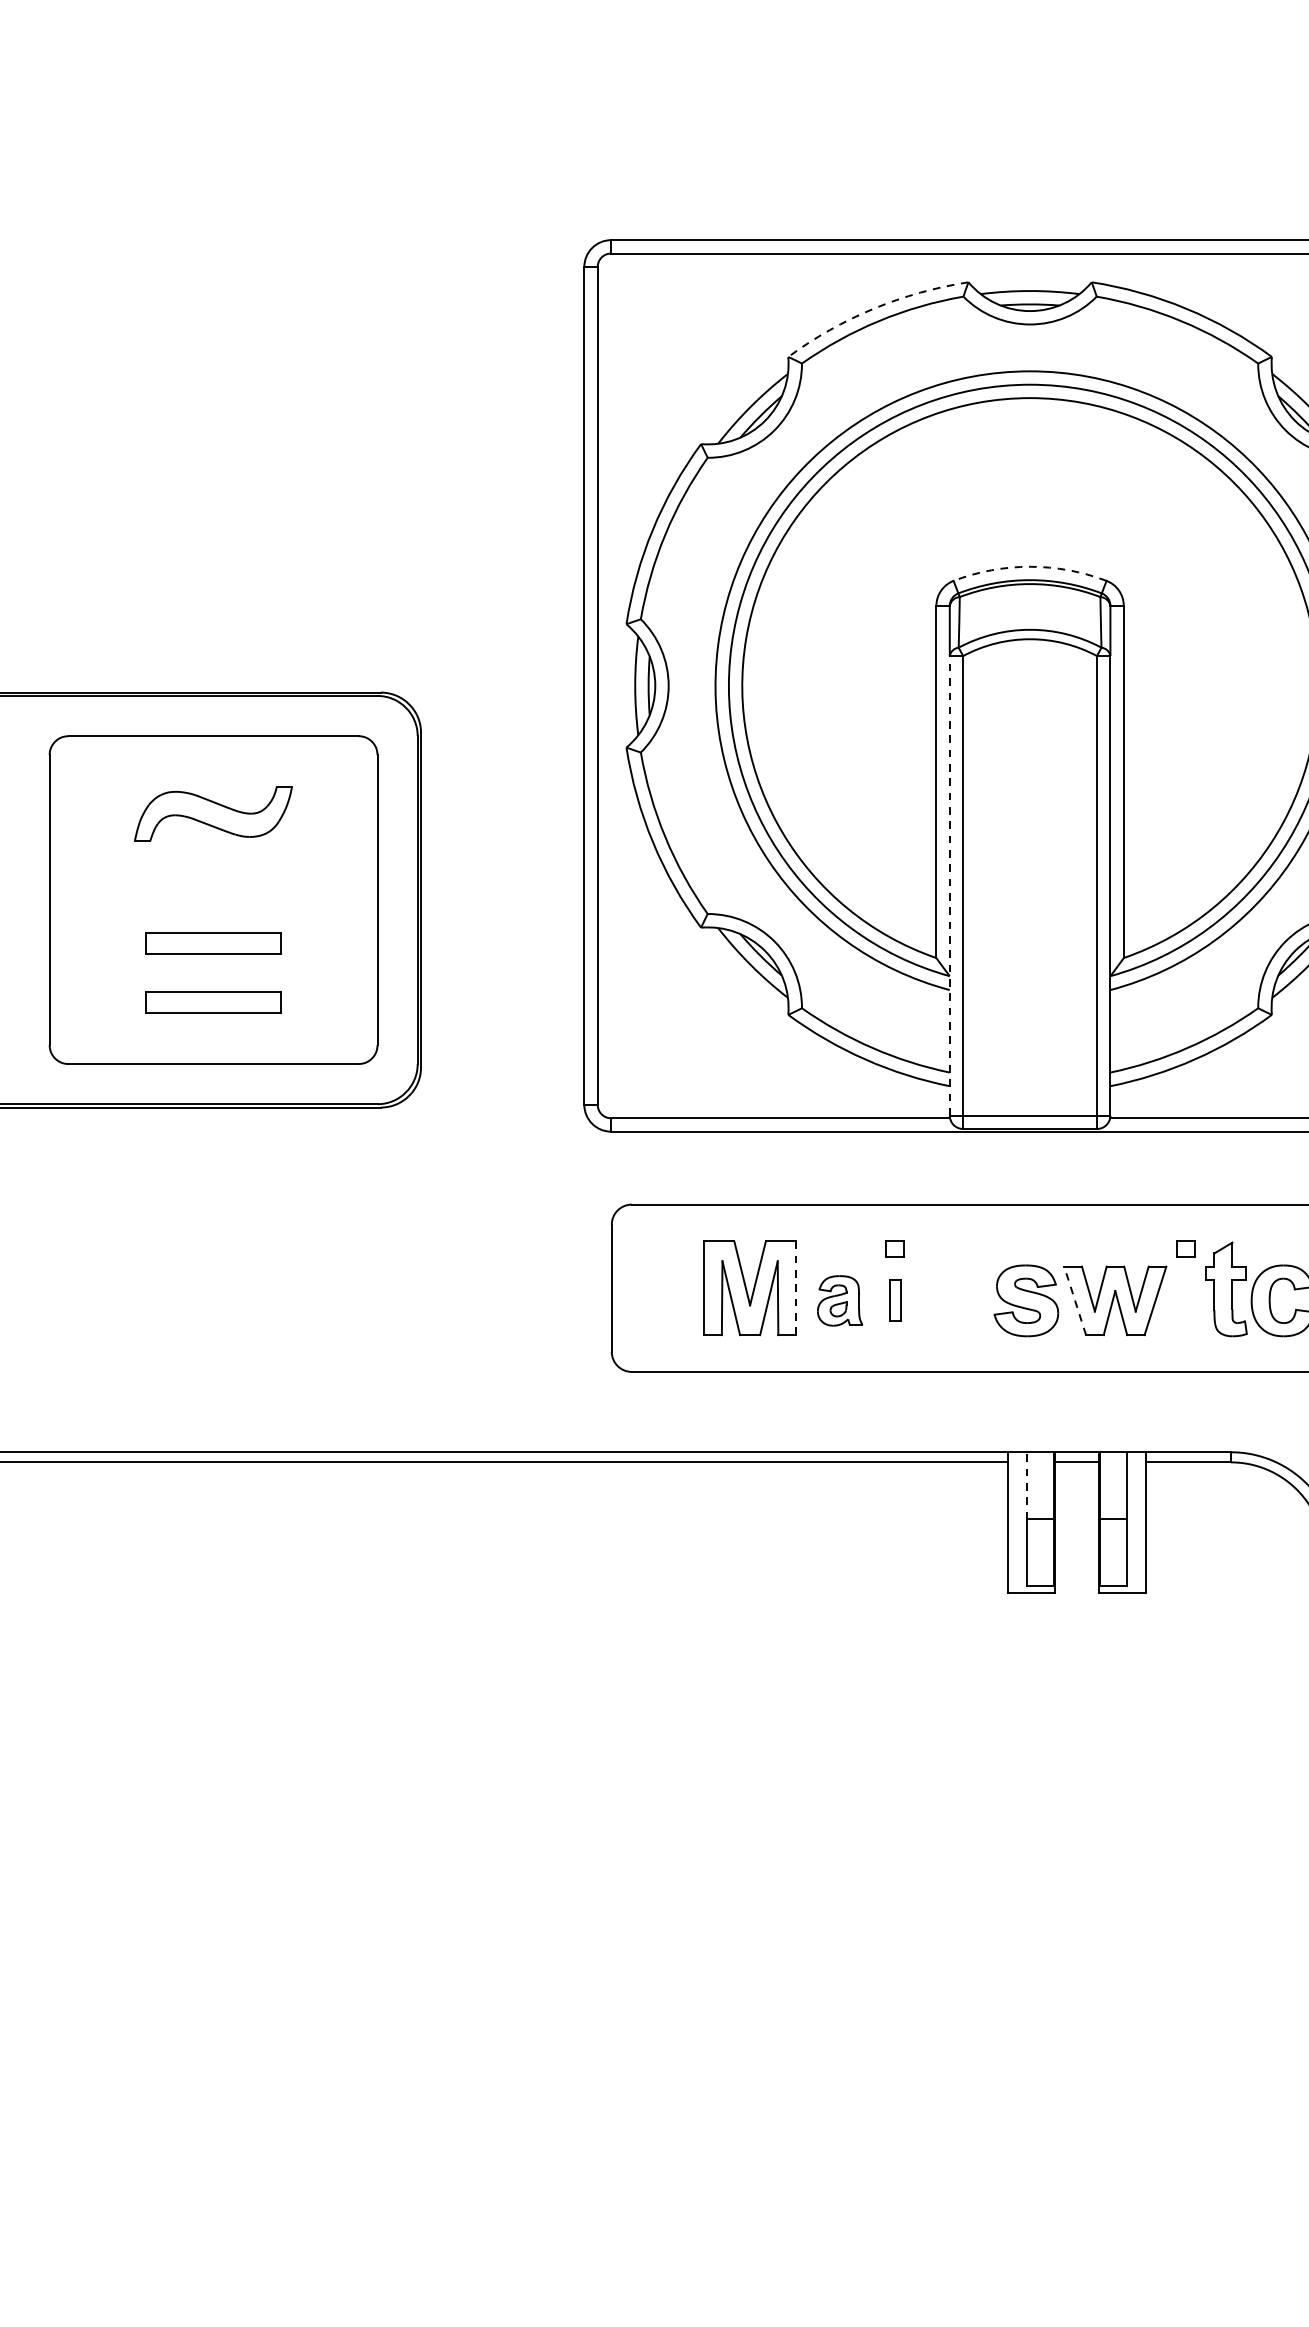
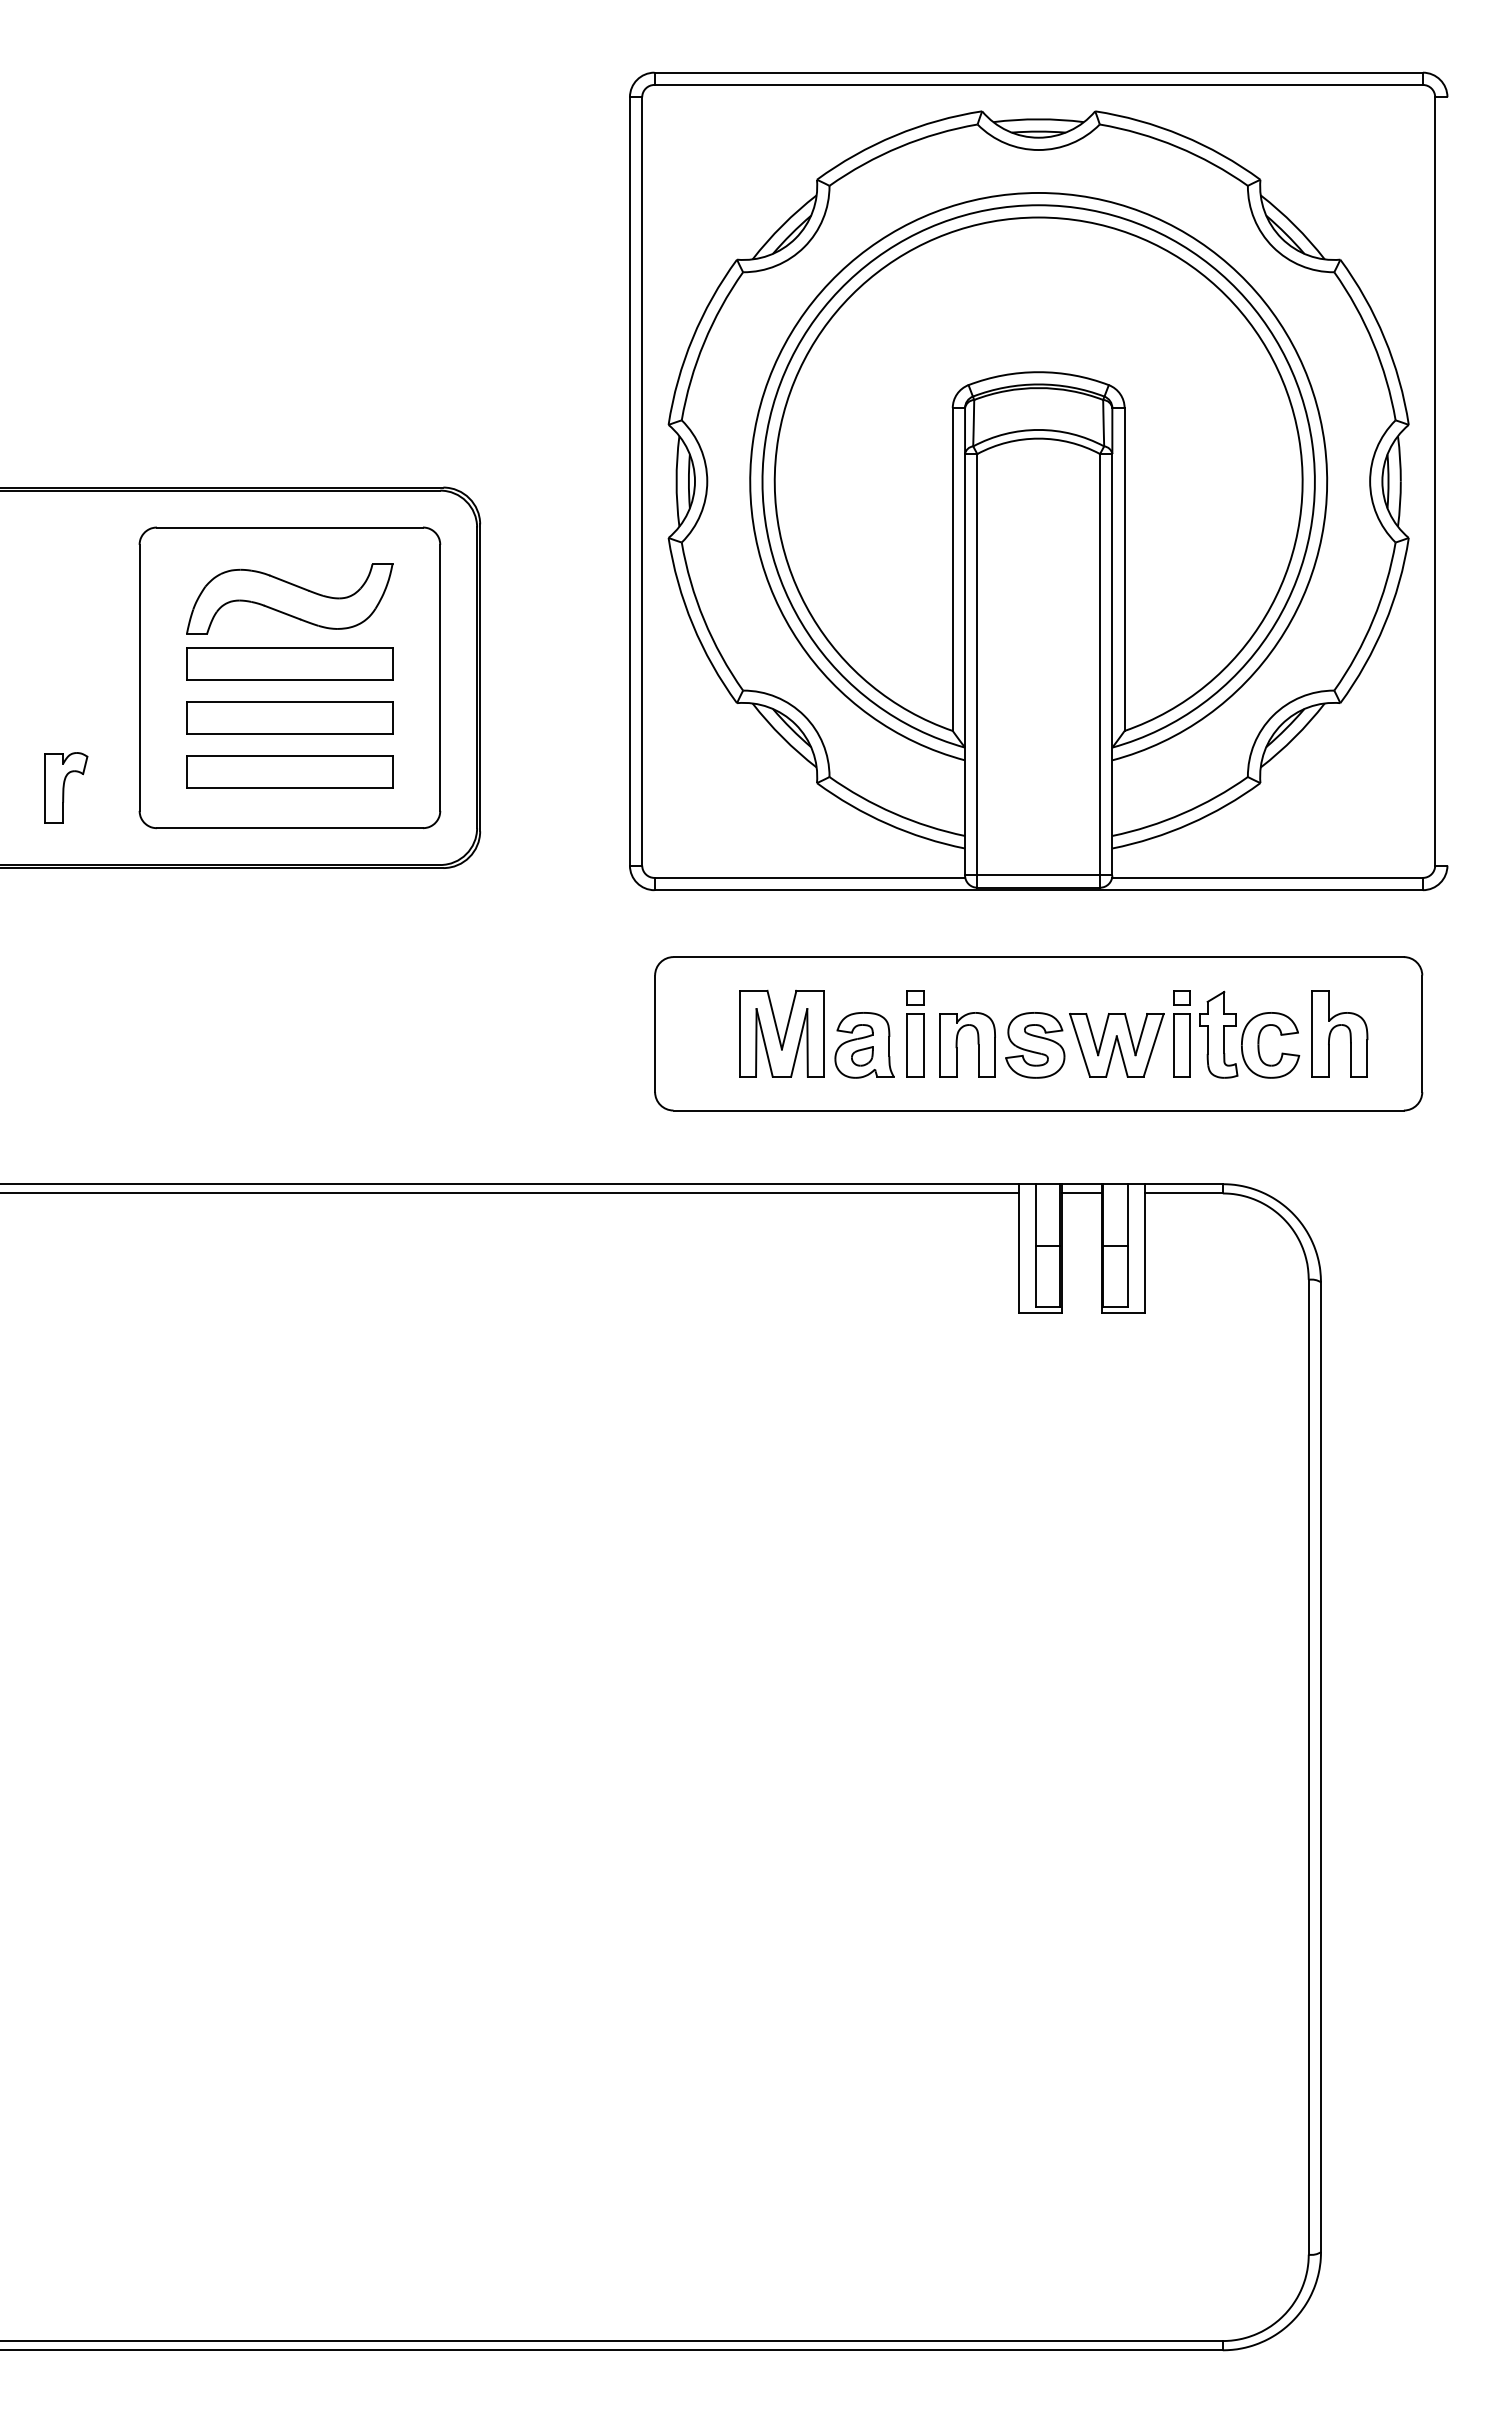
arc: (873, 308) -> (895, 135), dashed -> solid
arc: (1029, 567) -> (1038, 372), dashed -> solid
part: (213, 813) -> (289, 598), size x1.43
part: (213, 884) -> (289, 663), added
line: (950, 885) -> (965, 664), dashed -> solid
part: (213, 943) -> (289, 717), size x1.67
part: (213, 1002) -> (289, 771), size x1.67
line: (796, 1287) -> (824, 1033), dashed -> solid
part: (941, 1299) -> (957, 1044), added
part: (840, 1301) -> (864, 1045), size x1.43
part: (895, 1301) -> (915, 1045), size x1.67
line: (1075, 1301) -> (1080, 1045), dashed -> solid
part: (1185, 1301) -> (1181, 1045), added
line: (1026, 1485) -> (1035, 1214), dashed -> solid

